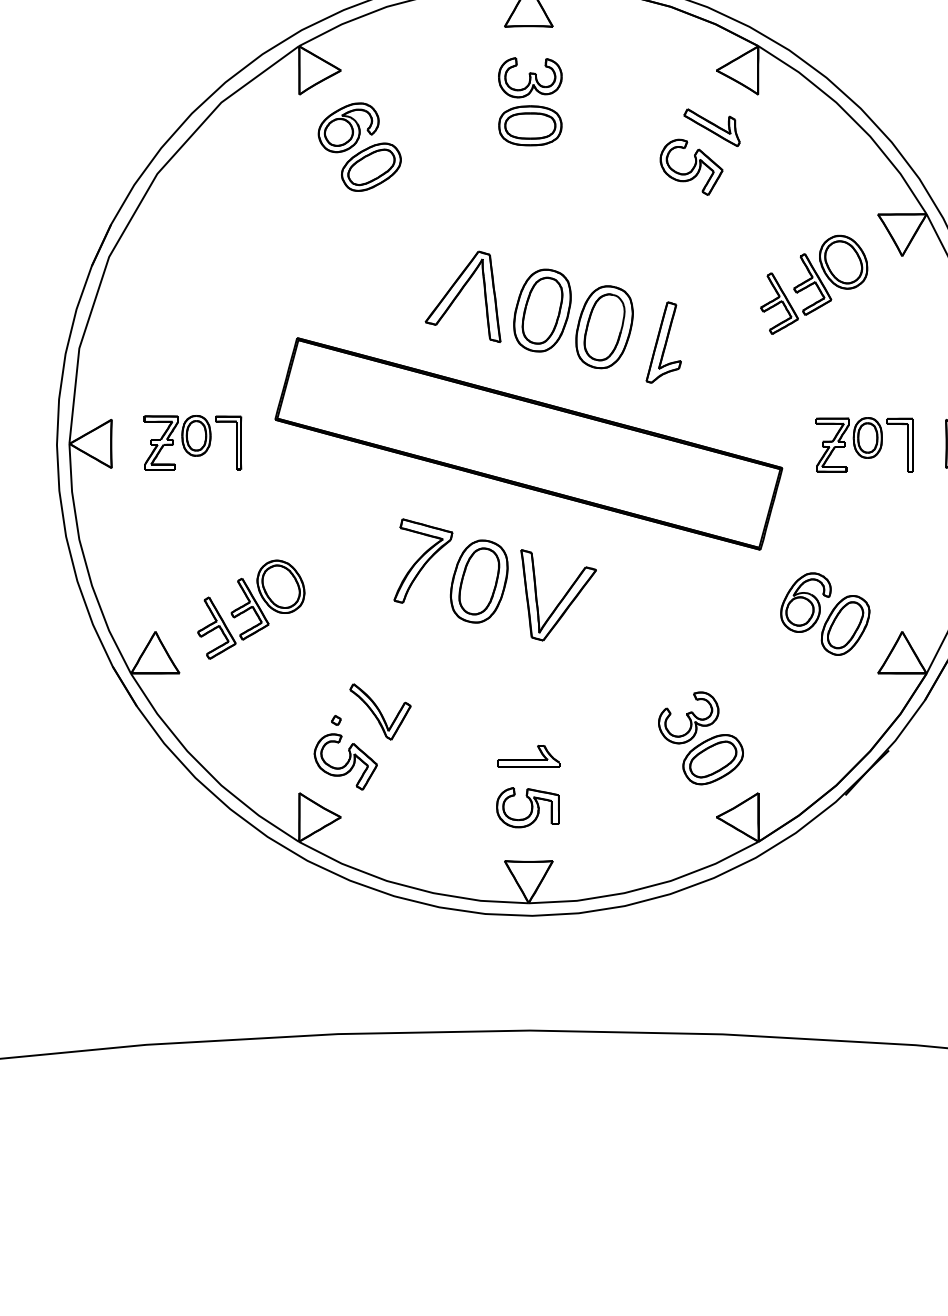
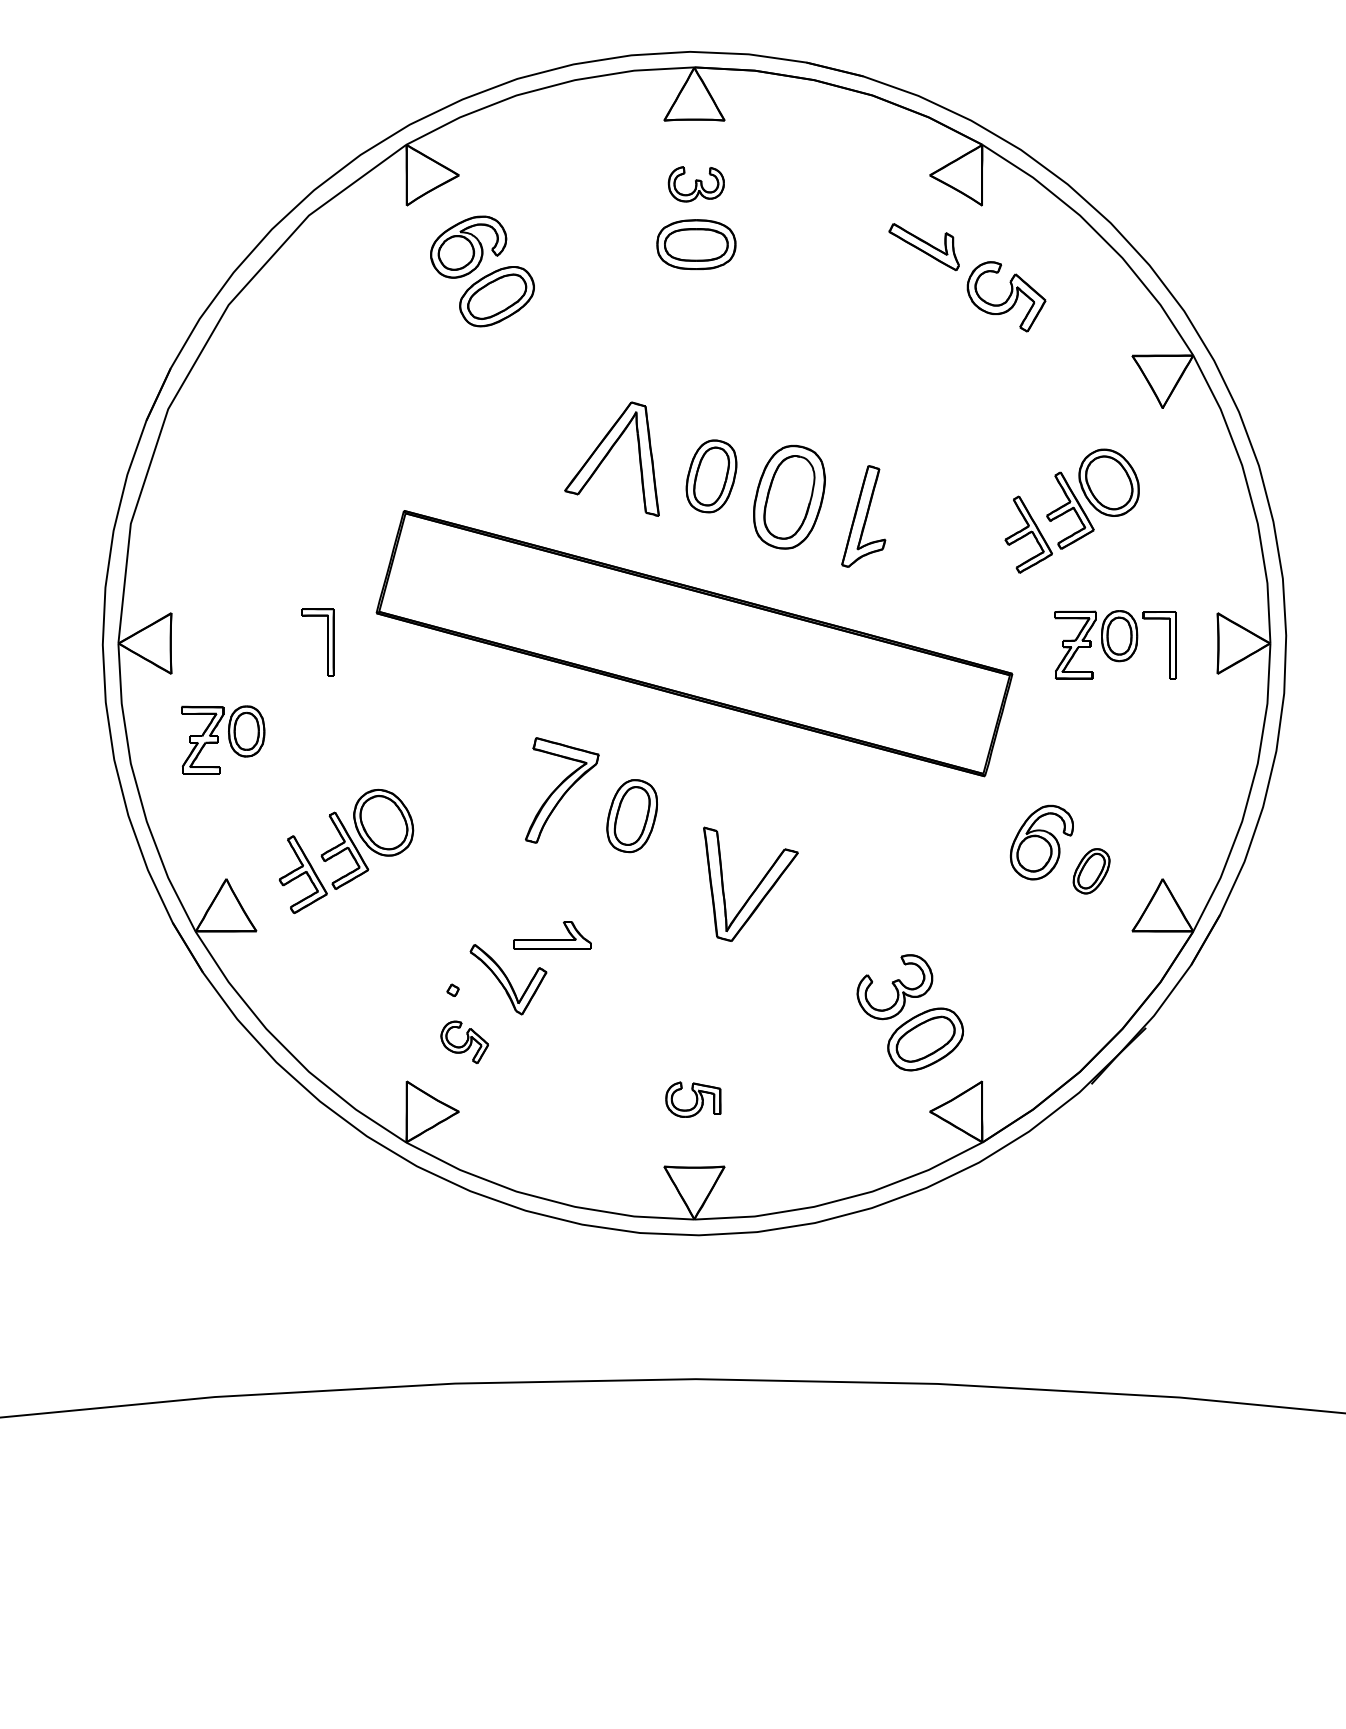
part: (530, 77) -> (696, 183), size x0.7
part: (691, 167) -> (1006, 296), moved
part: (813, 284) -> (1071, 510), moved
part: (542, 310) -> (711, 476), size x0.7
part: (177, 442) -> (223, 739), moved
part: (478, 581) -> (631, 815), size x0.7
part: (563, 596) -> (756, 886), moved
part: (845, 625) -> (1091, 871), size x0.6
part: (528, 756) -> (552, 935), moved
part: (345, 762) -> (464, 1042), size x0.6
part: (528, 807) -> (693, 1099), size x0.7

